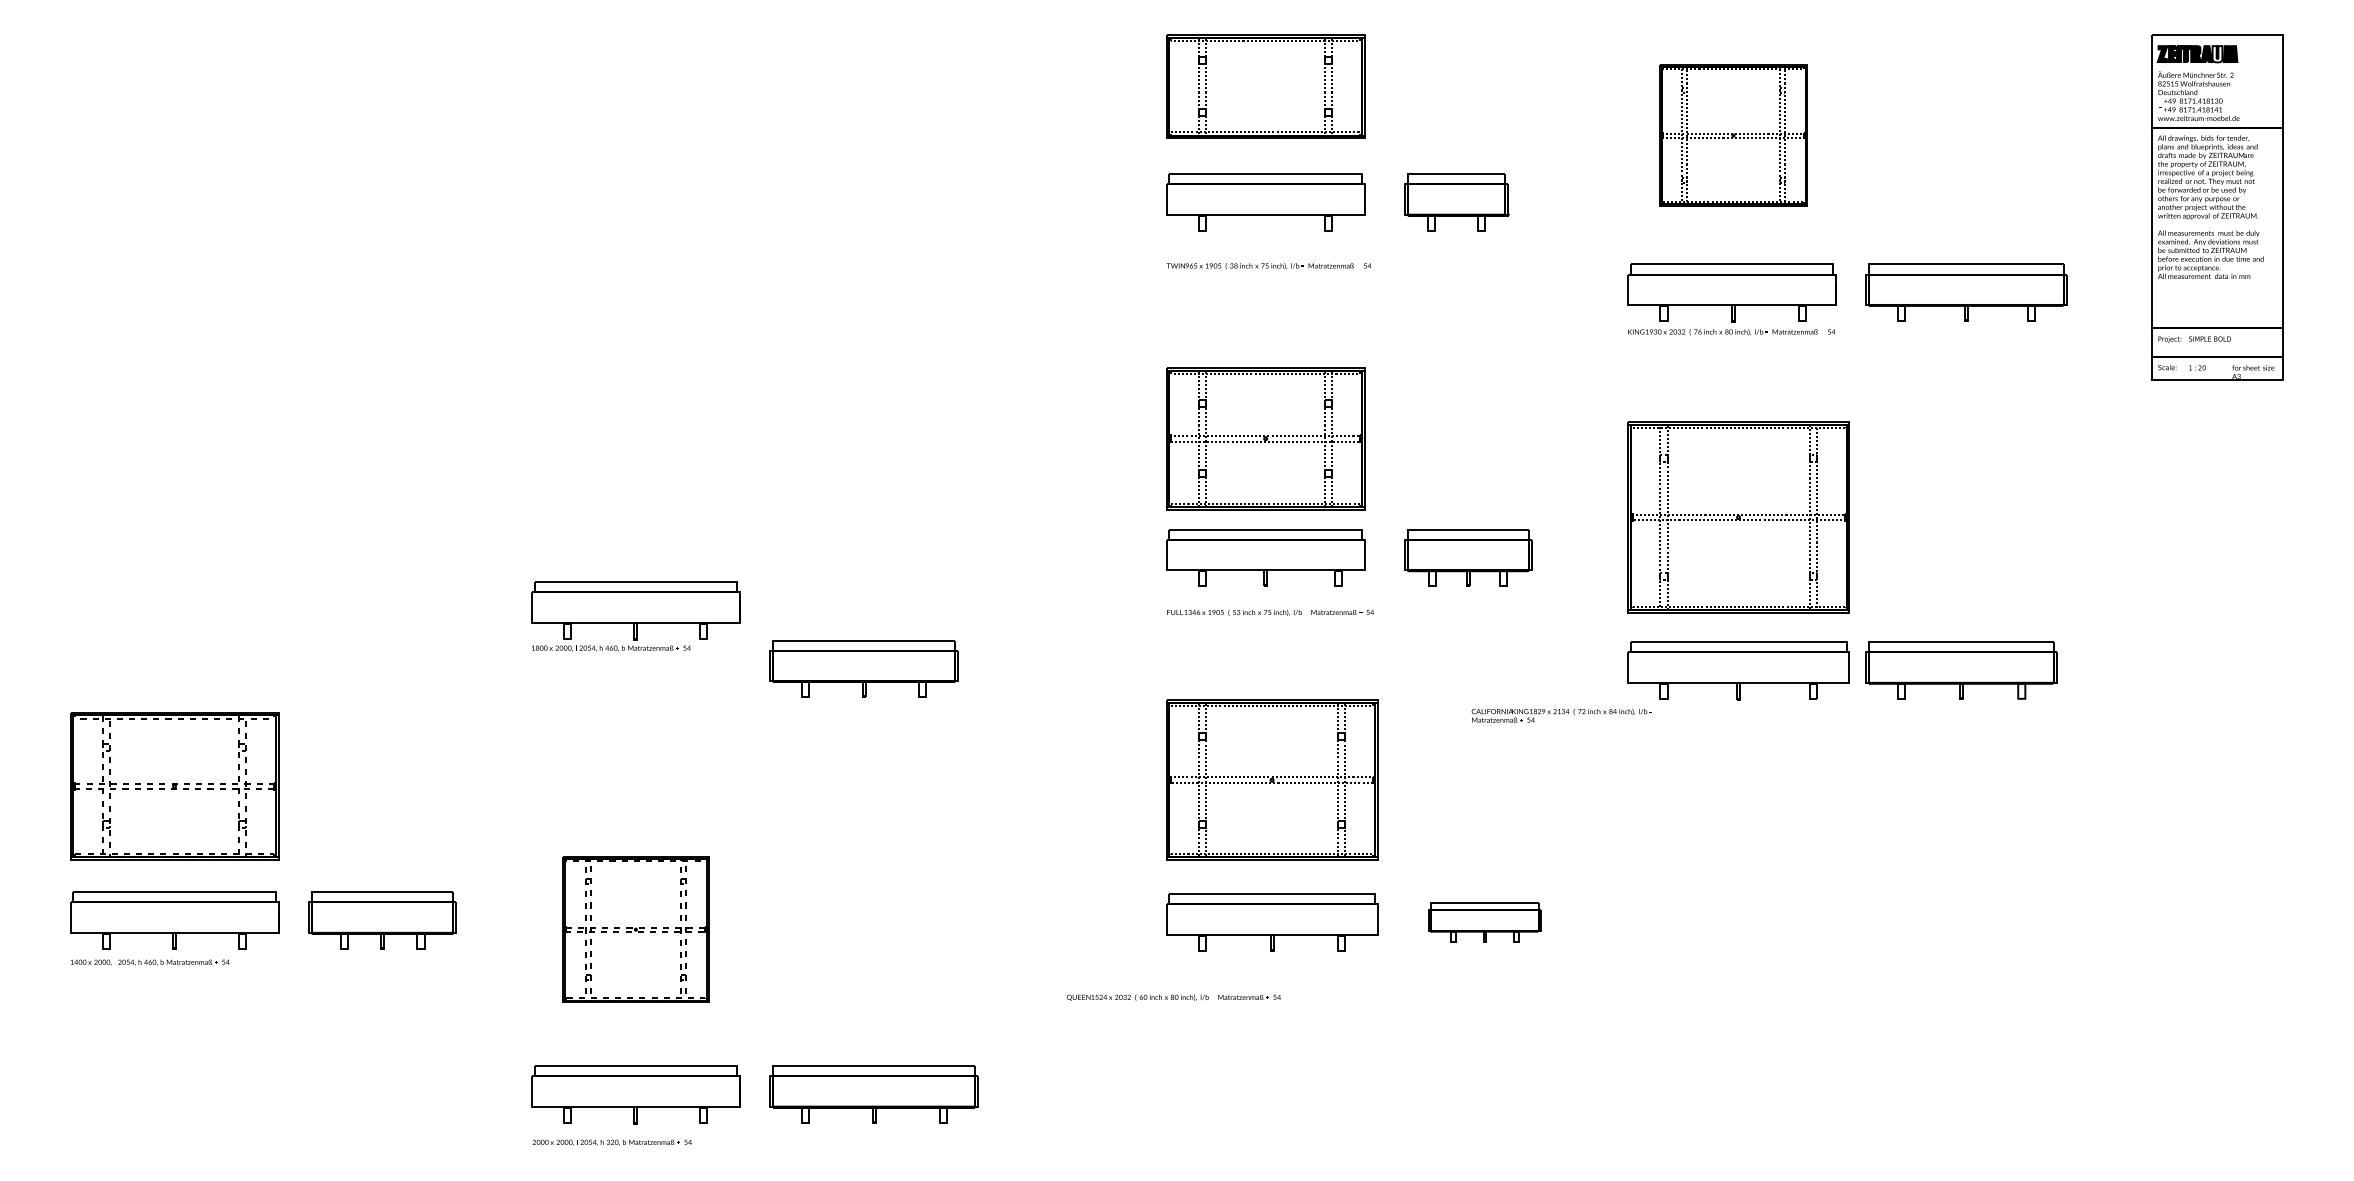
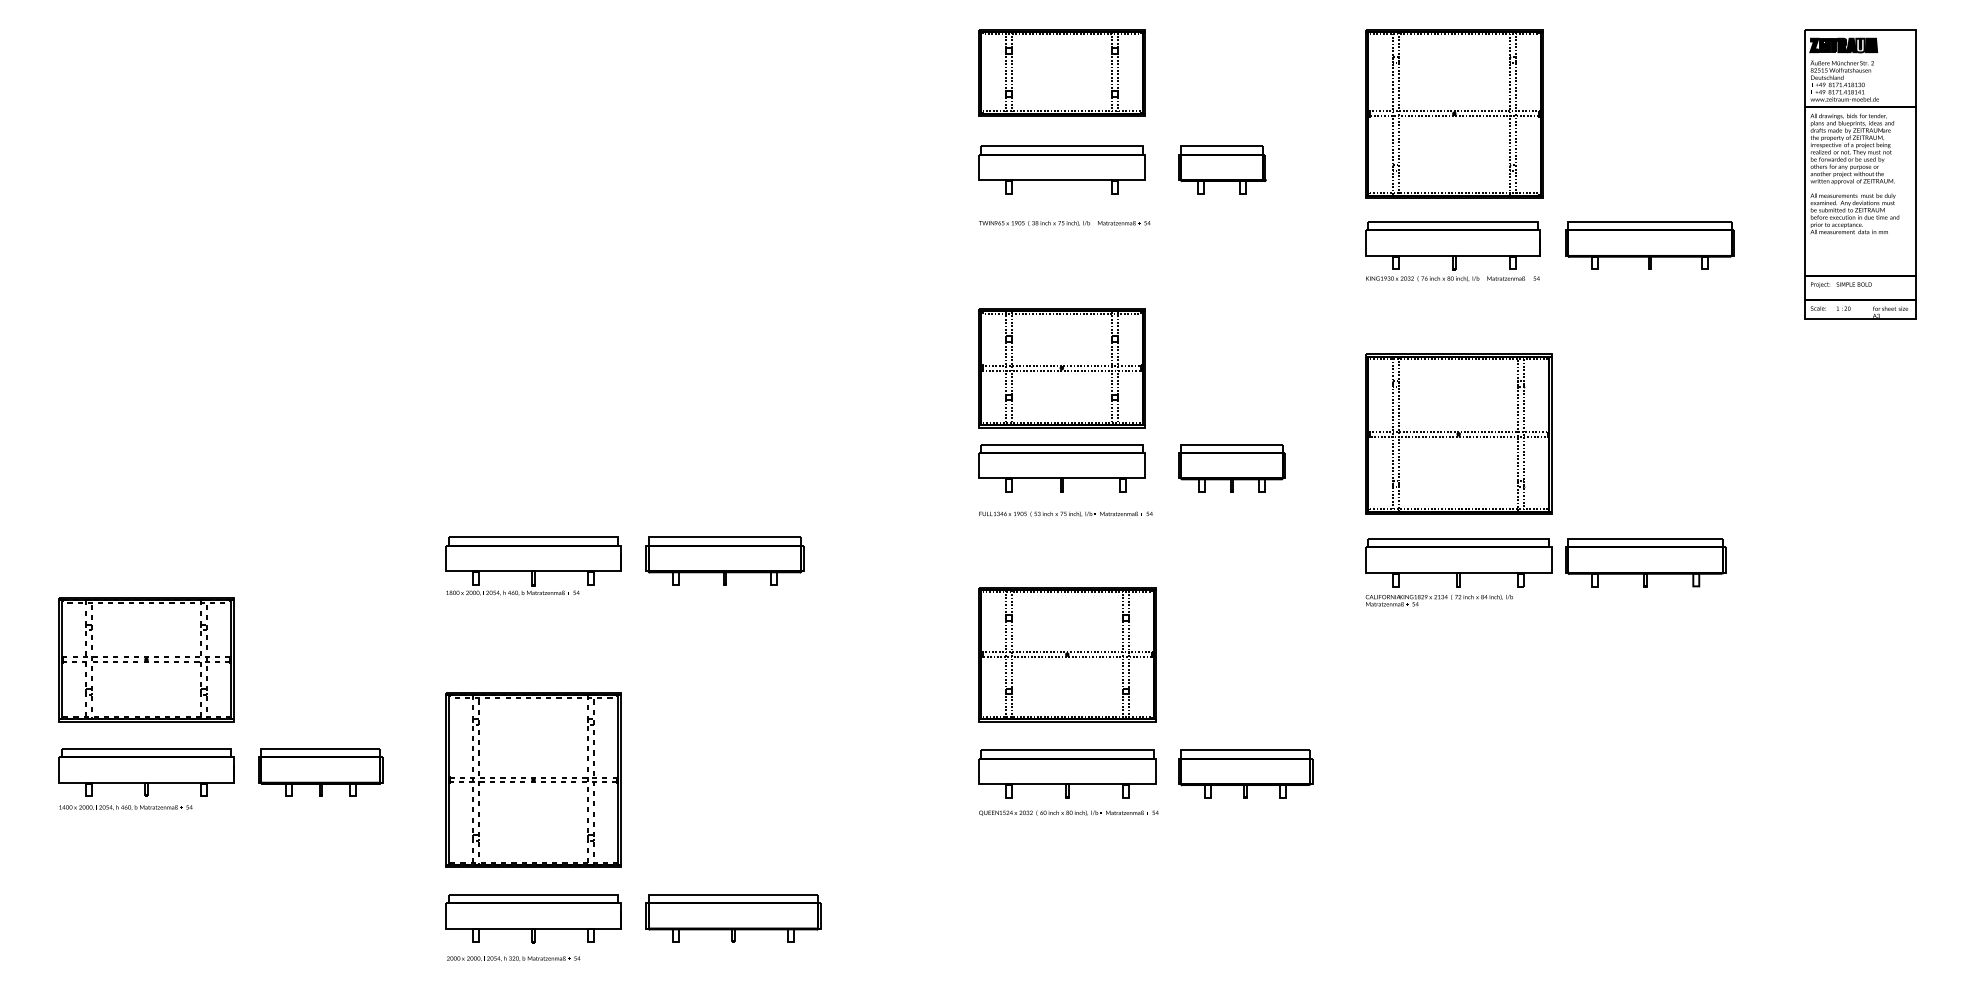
part: (1733, 135) -> (1454, 113), size x1.43
part: (635, 615) -> (533, 565), moved
text: (1558, 715) -> (1438, 600), moved
part: (1484, 921) -> (1245, 773), size x1.43
part: (635, 928) -> (533, 779), size x1.43
text: (1173, 996) -> (1068, 812), moved

